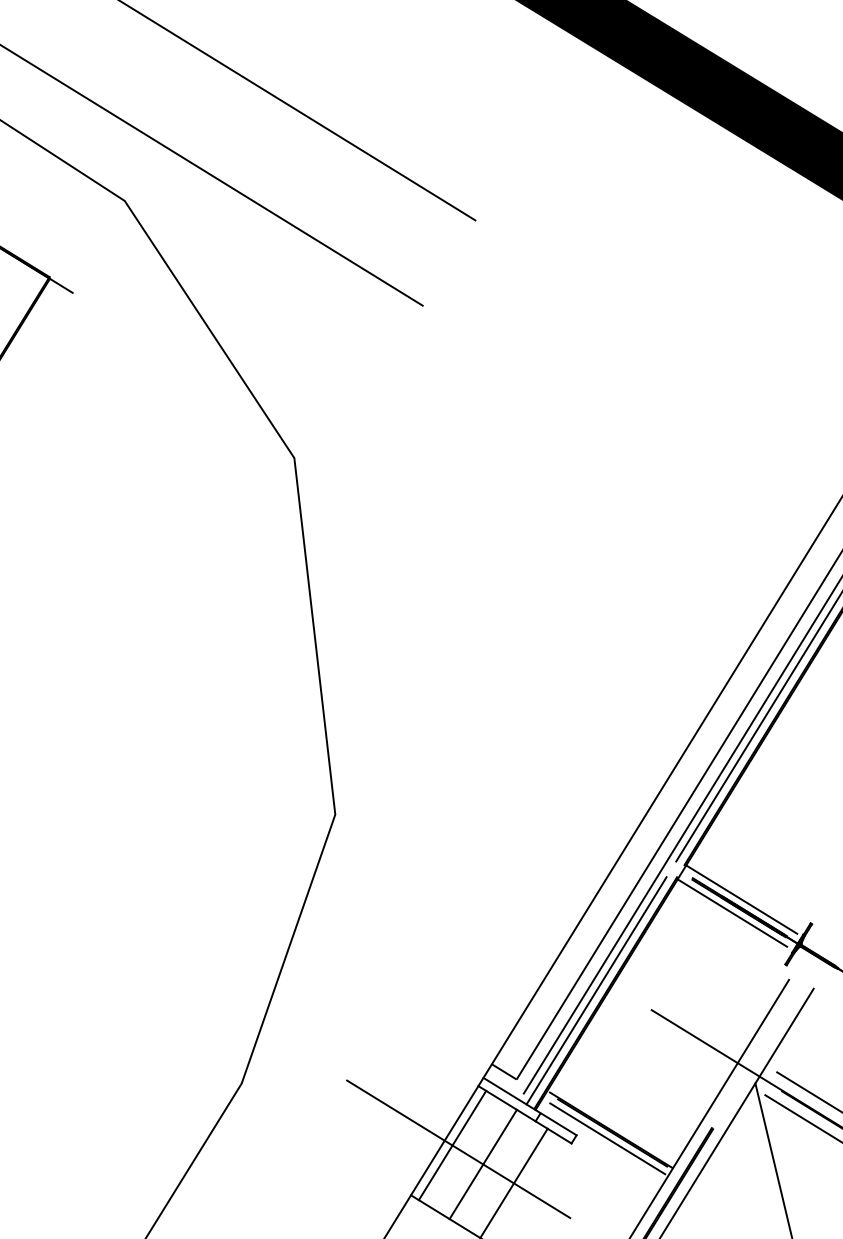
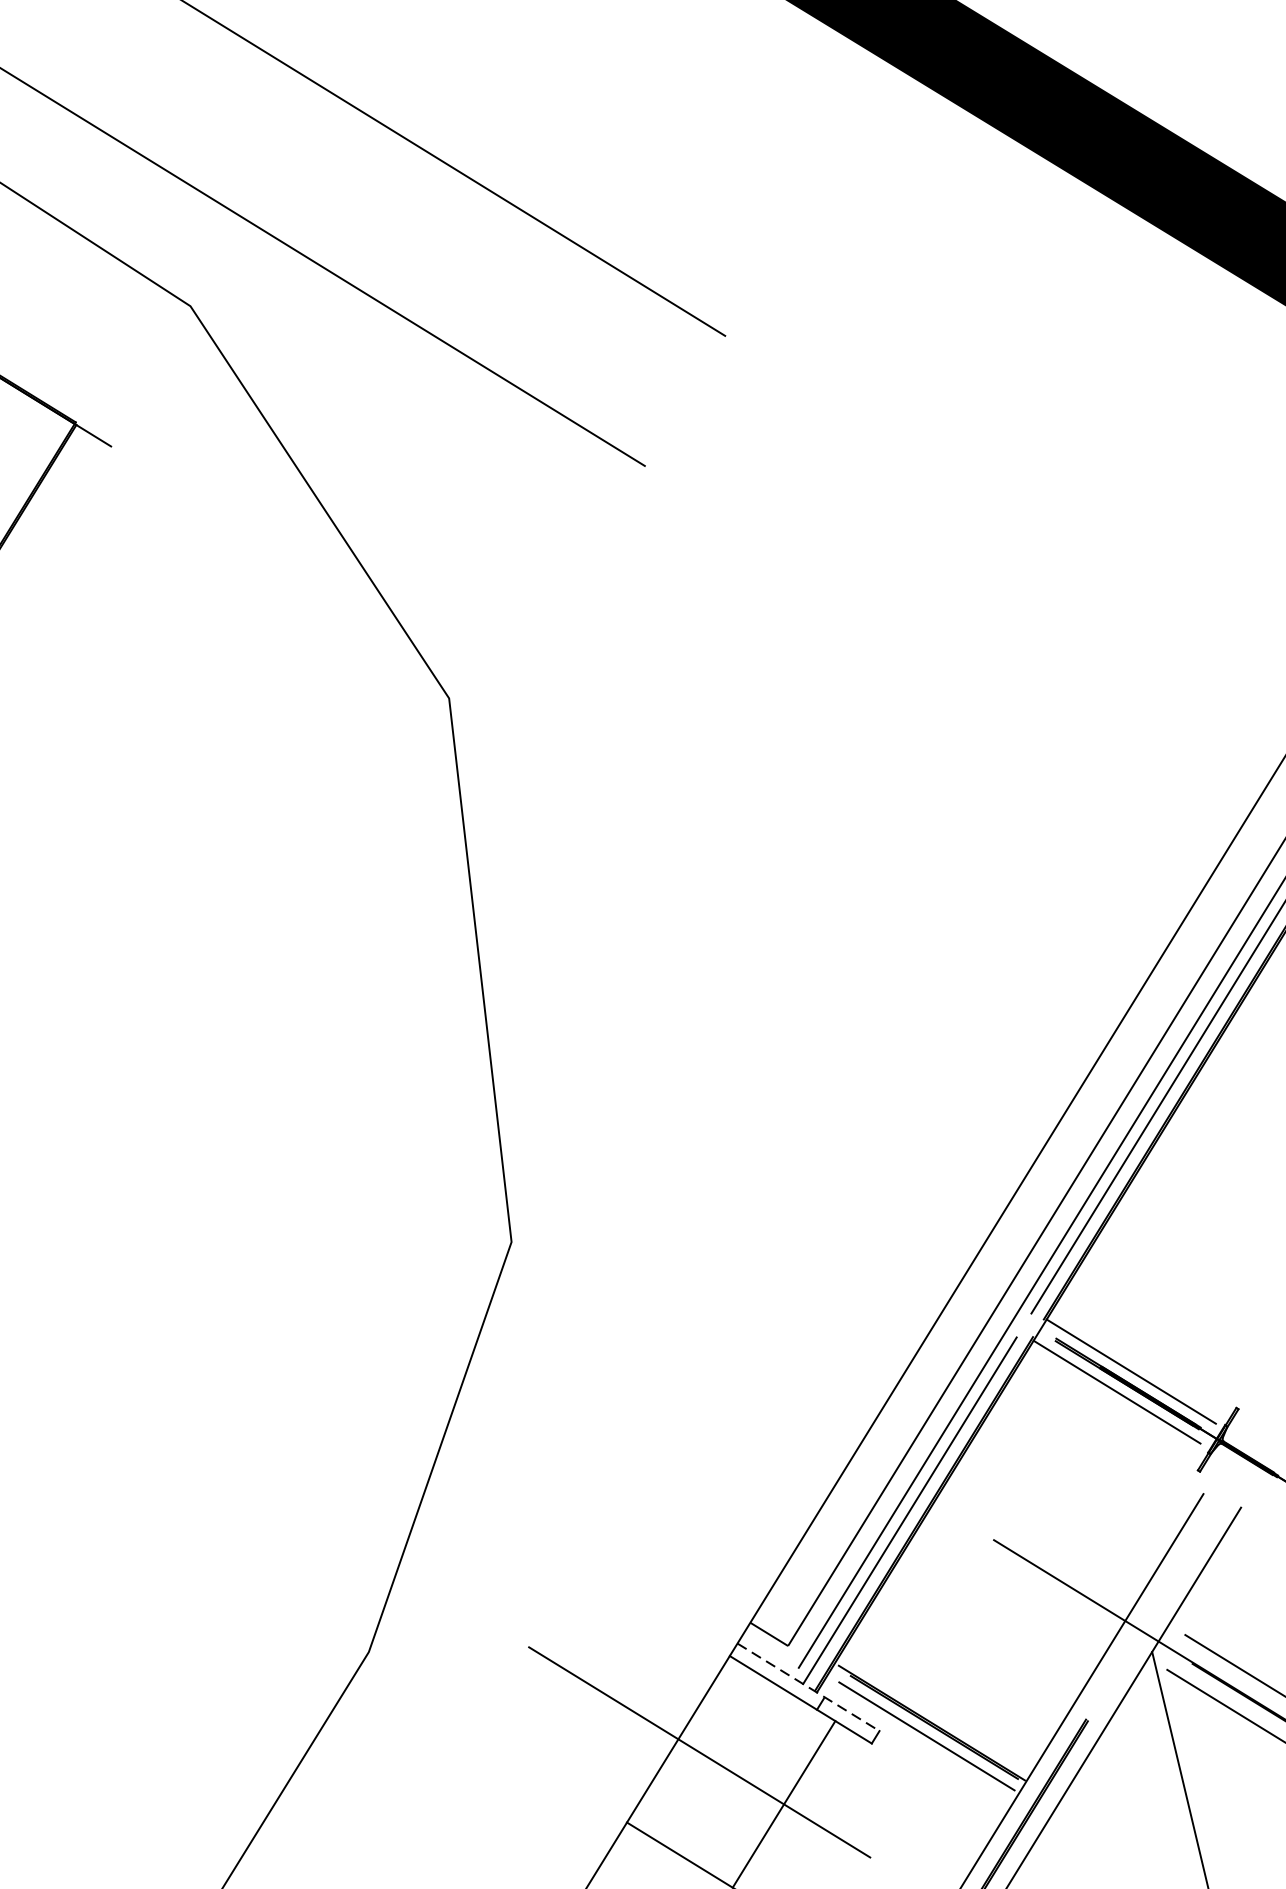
line: (530, 1106) -> (809, 1687), solid -> dashed
line: (452, 1145) -> (690, 1746), removed
line: (482, 1164) -> (736, 1775), removed

